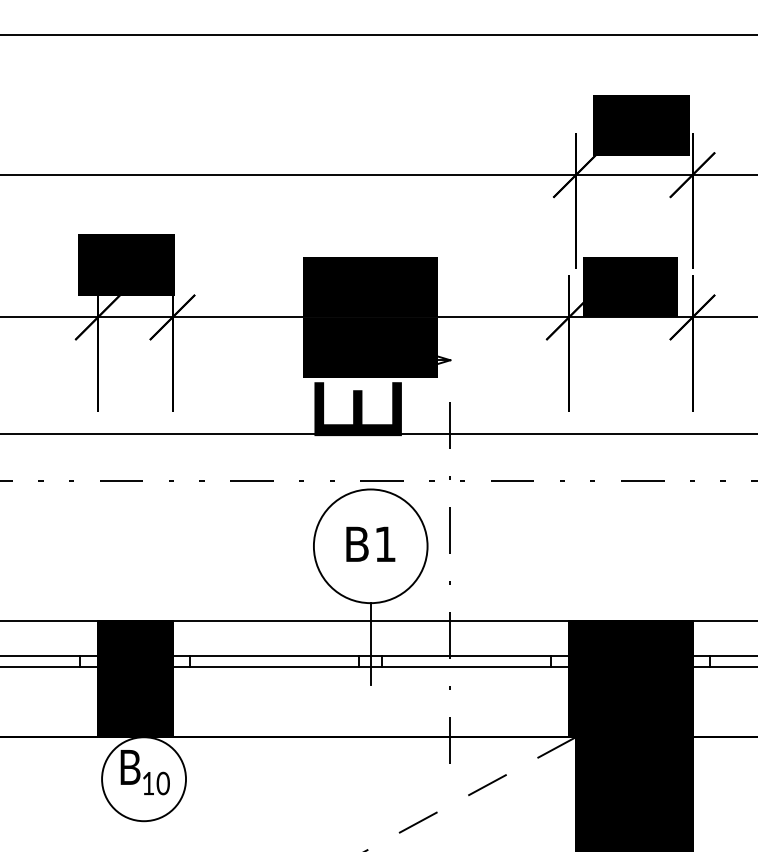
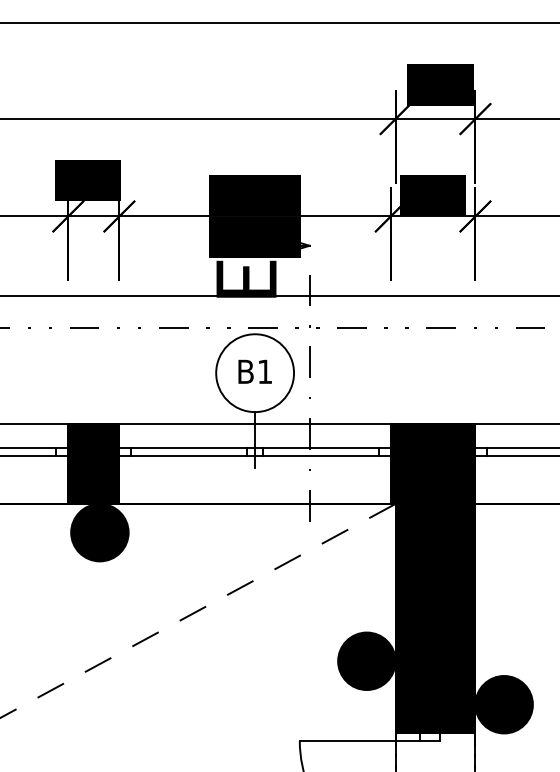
fill: (143, 778) -> (99, 532), added

